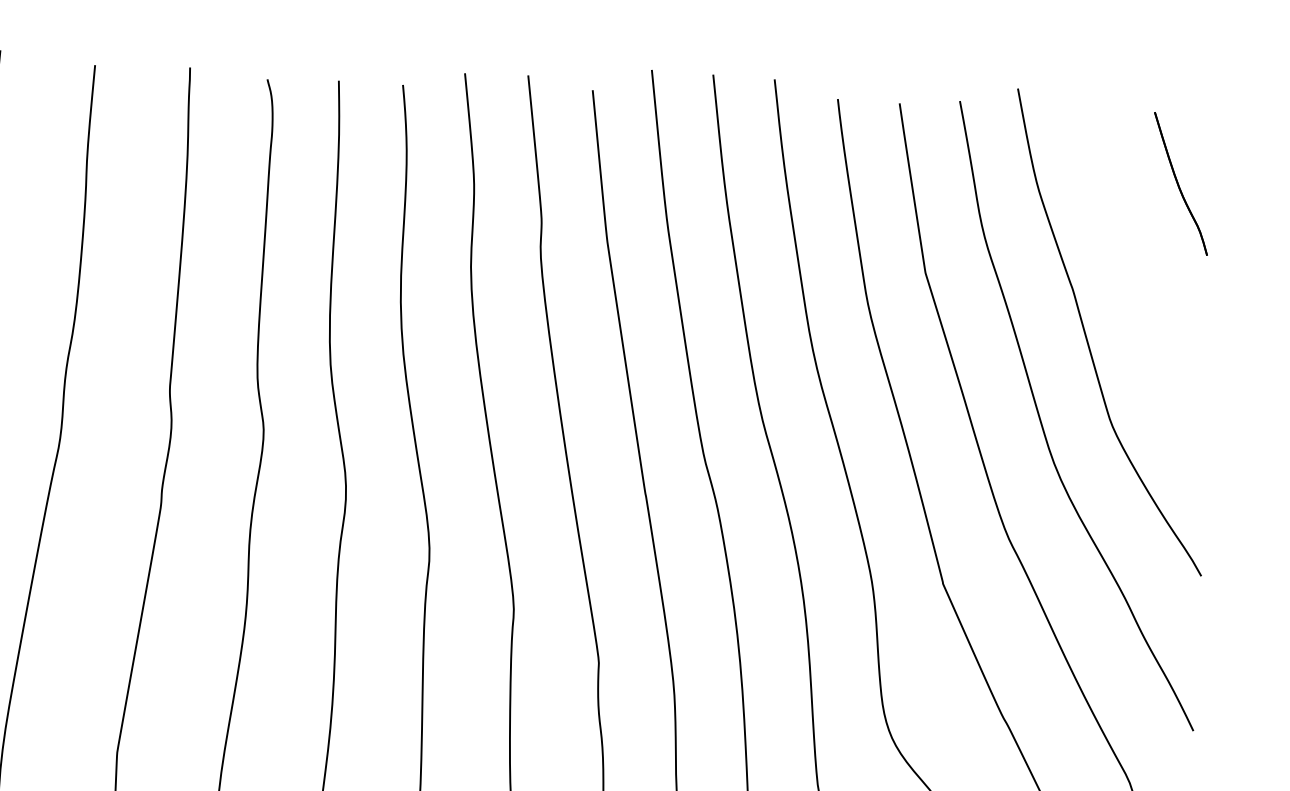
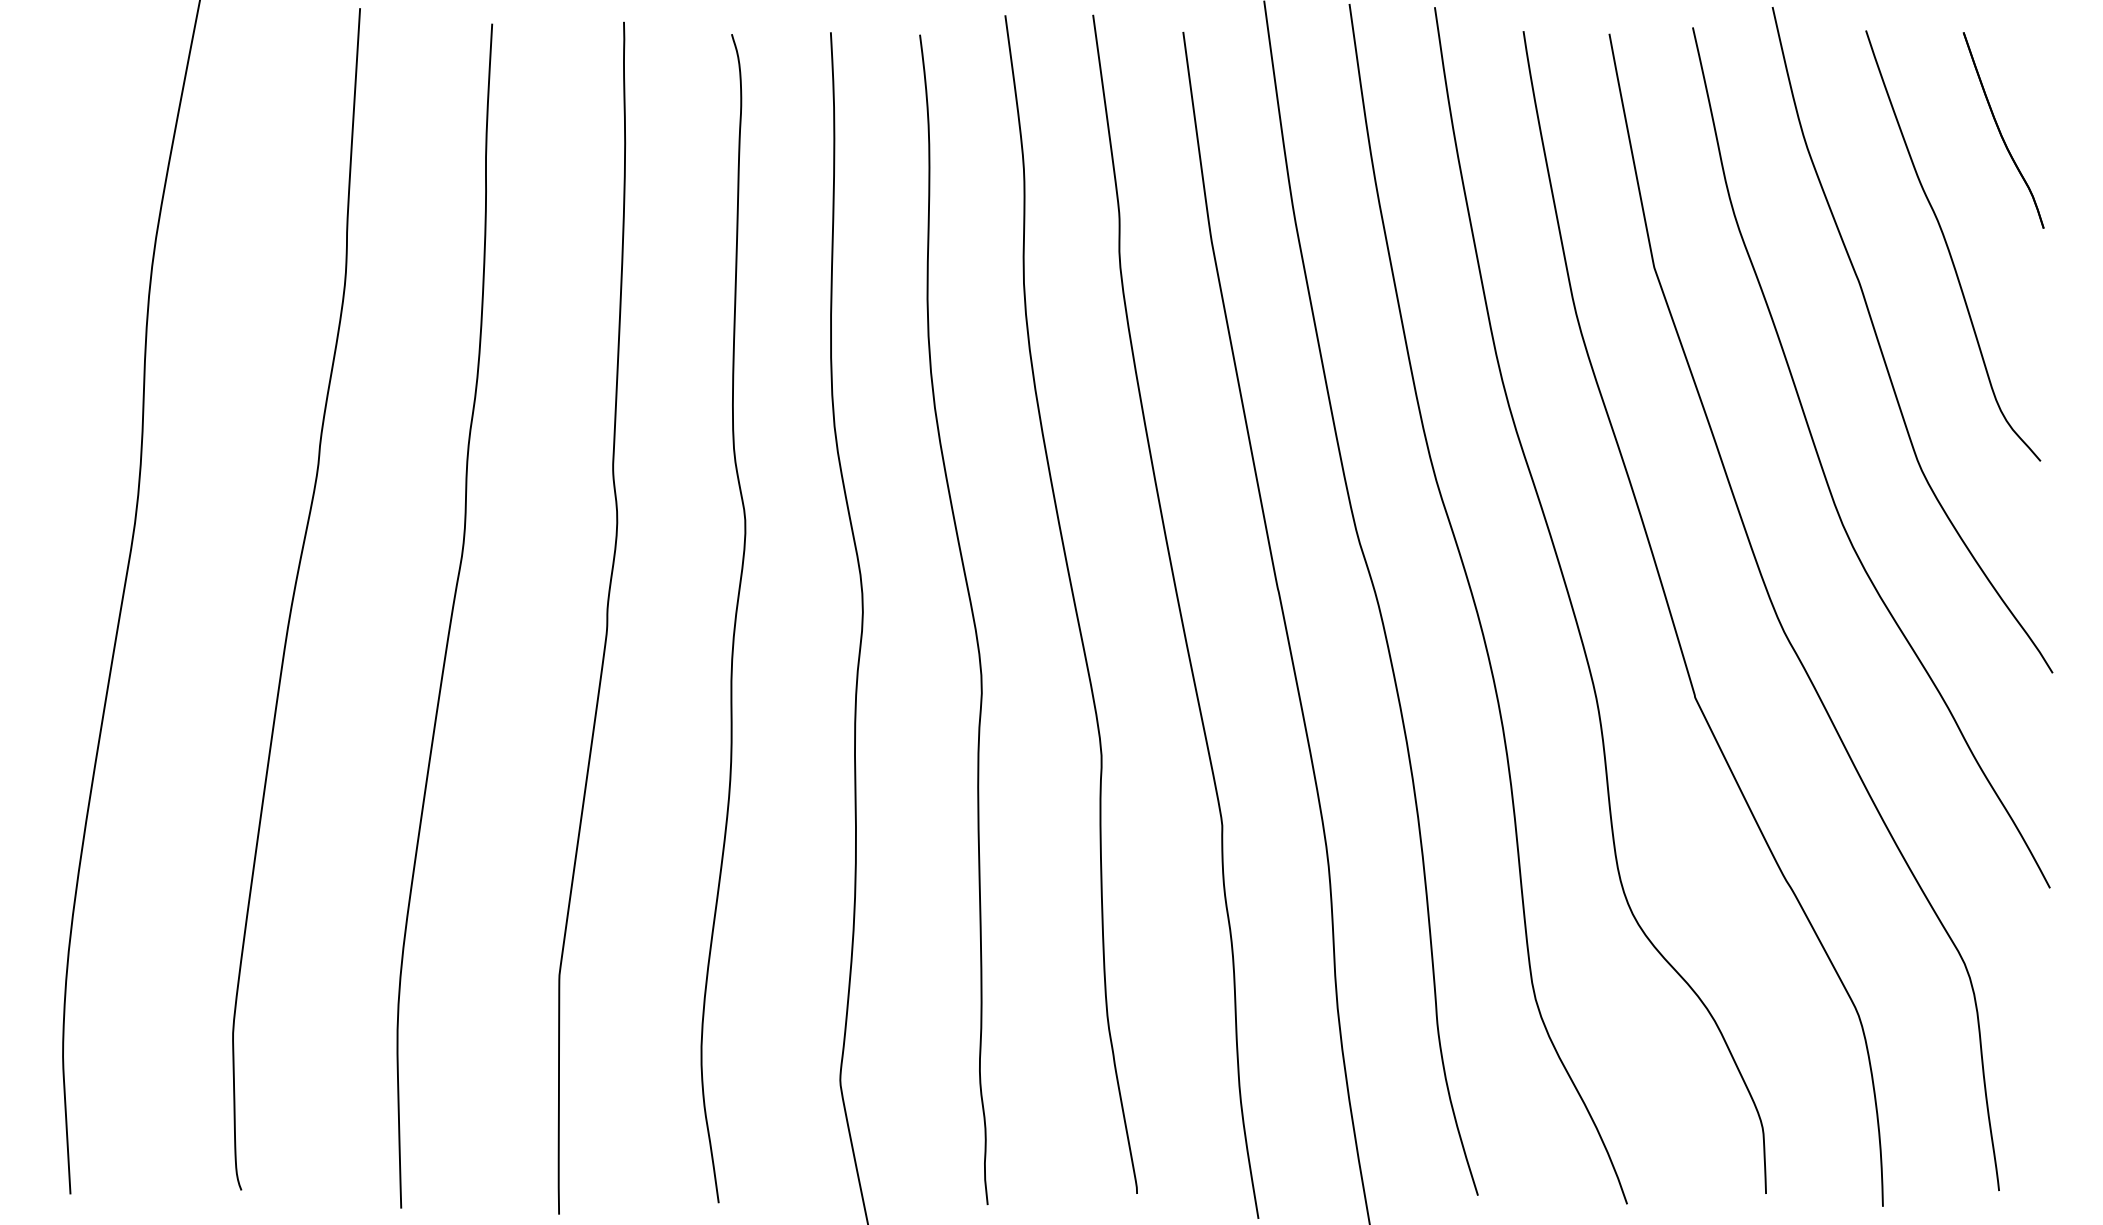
curve: (1138, 267) -> (1949, 248), added

